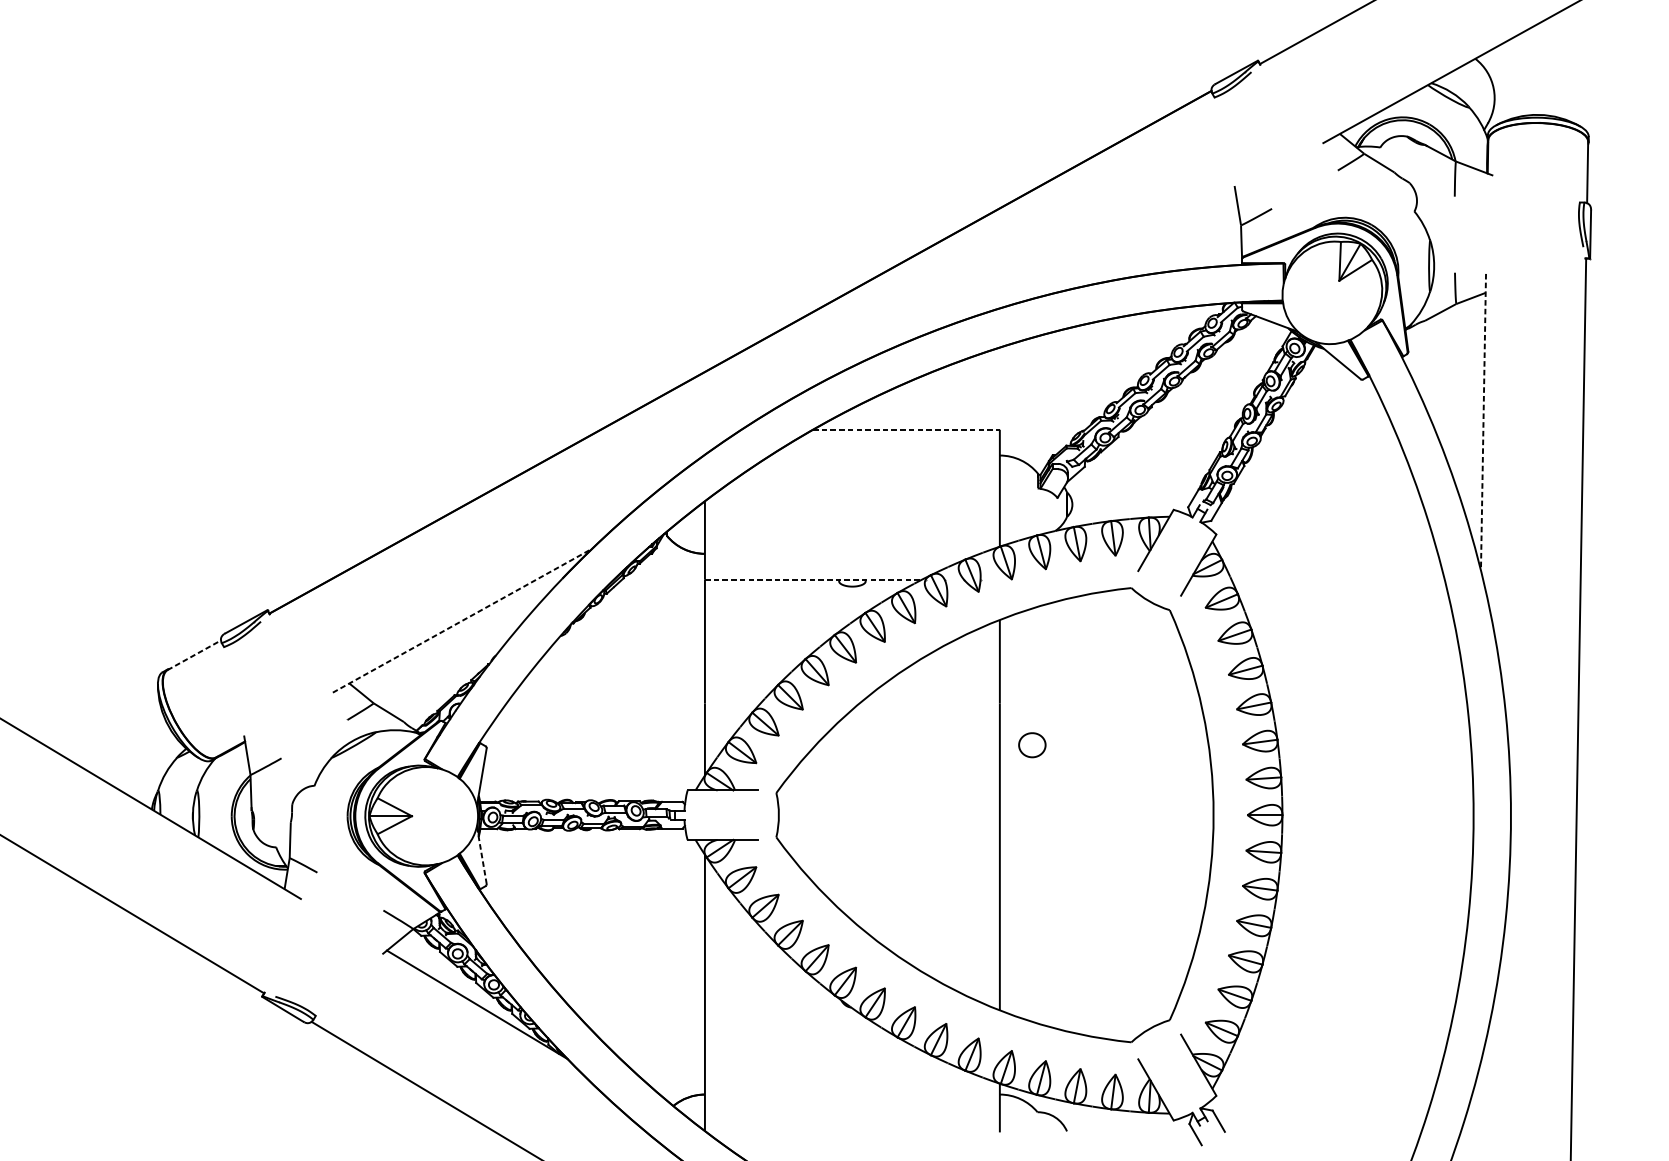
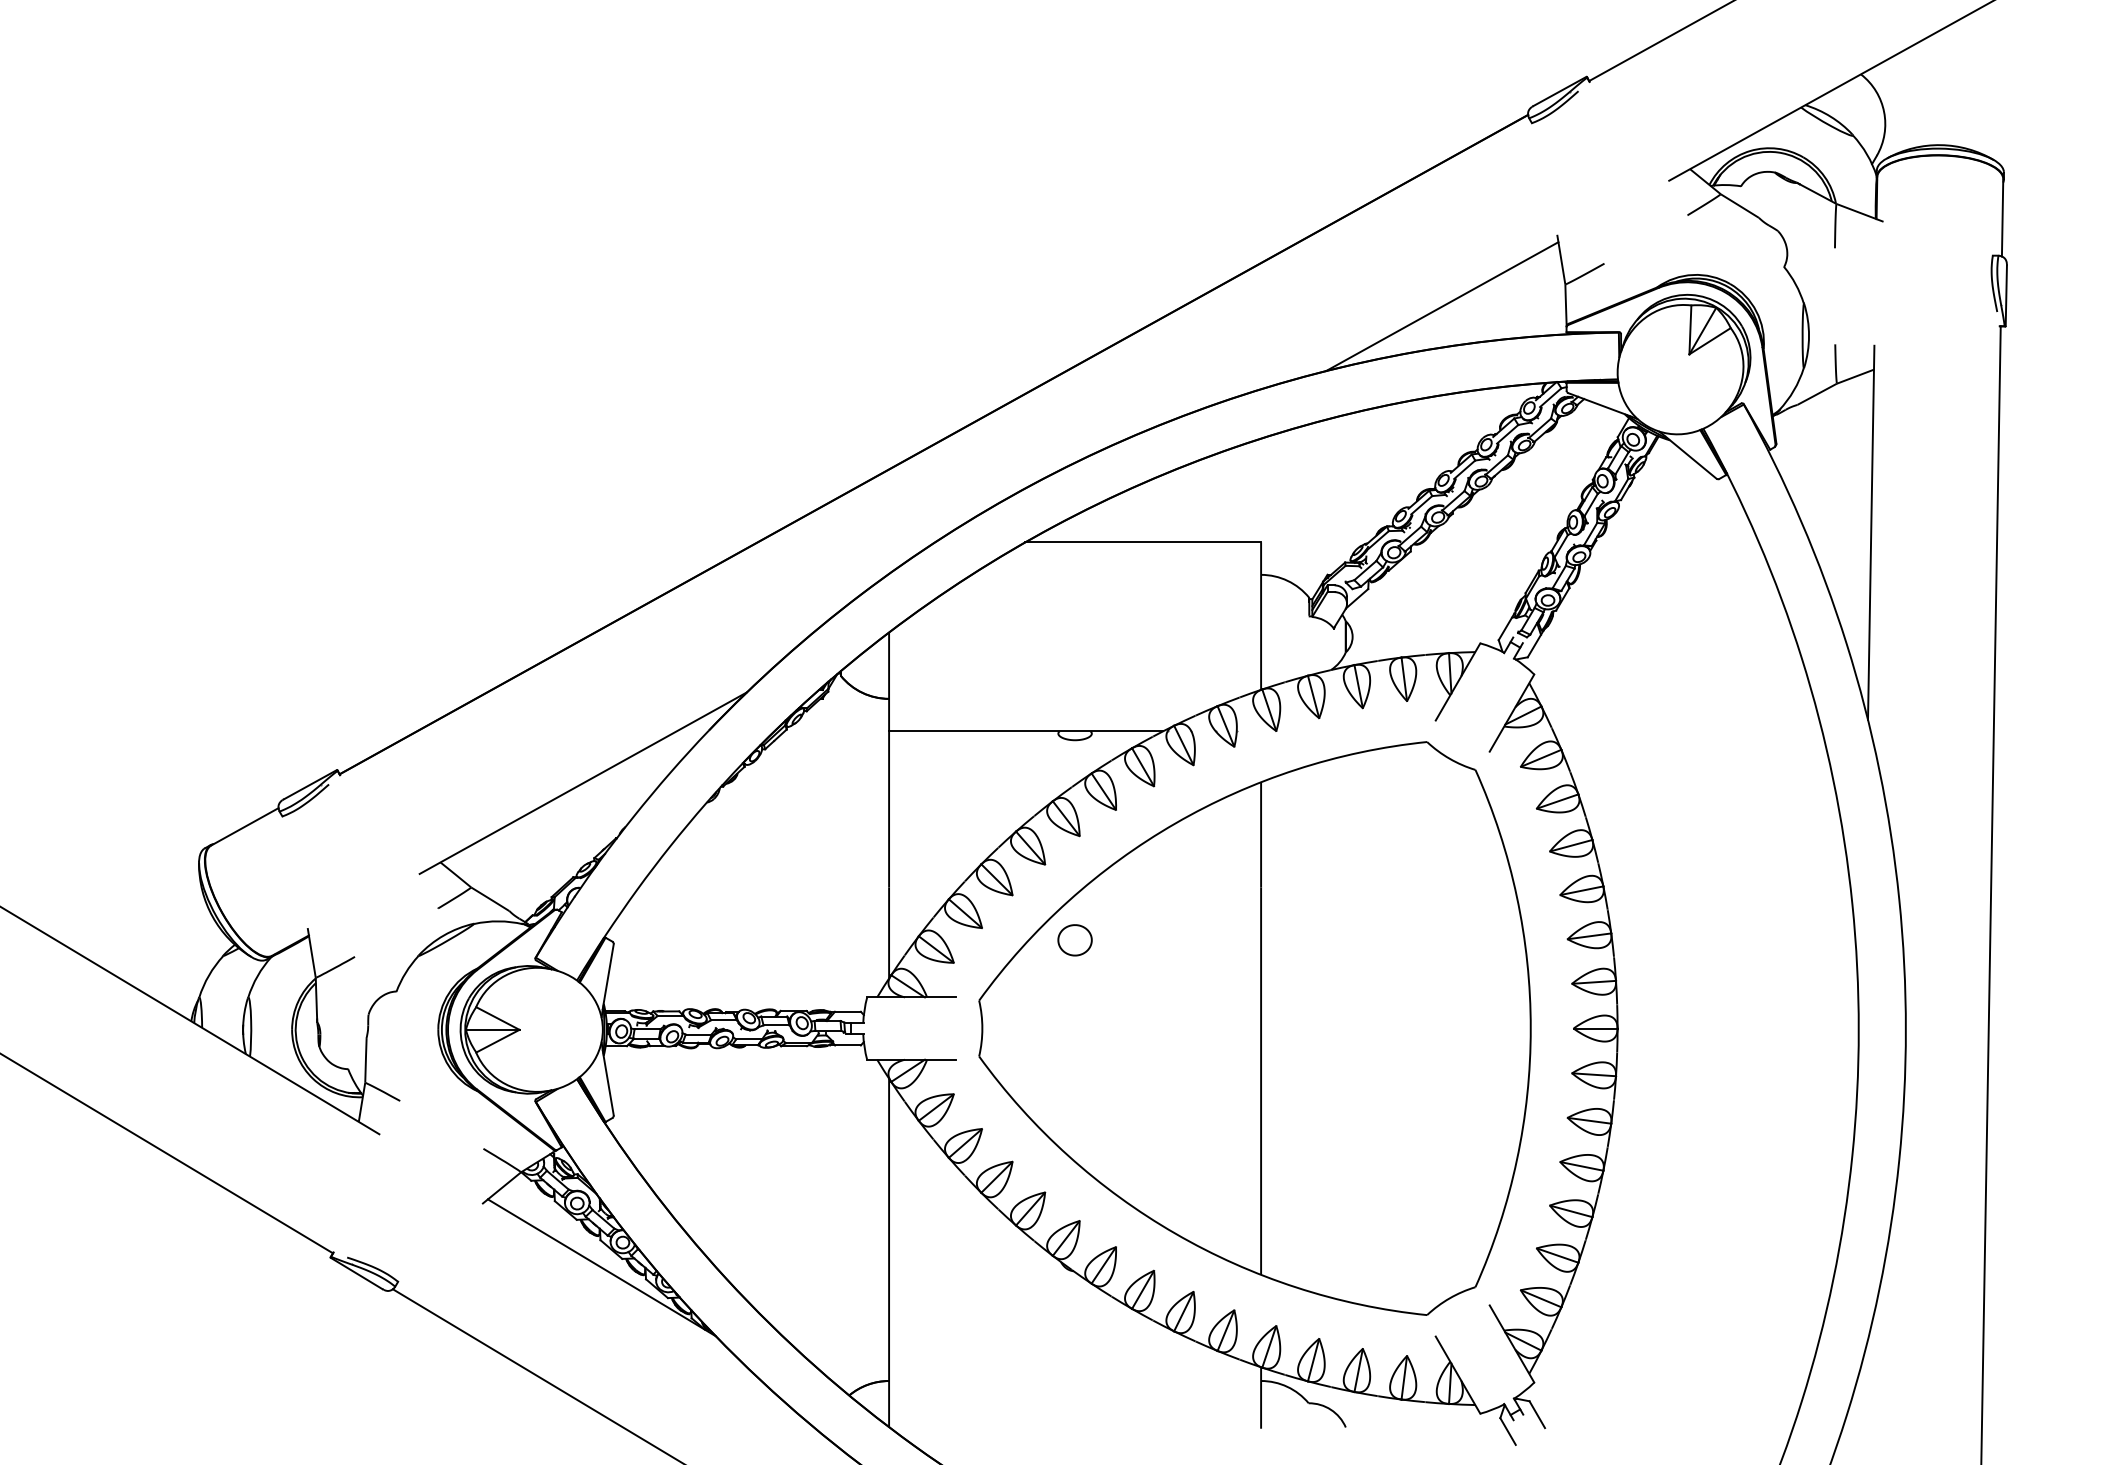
line: (1143, 242) -> (1442, 306), added
line: (1483, 422) -> (1871, 533), dashed -> solid
line: (906, 429) -> (1143, 542), dashed -> solid
line: (813, 579) -> (1026, 731), dashed -> solid
line: (462, 620) -> (583, 782), dashed -> solid
line: (193, 655) -> (244, 826), dashed -> solid
part: (1031, 745) -> (1074, 940), moved
line: (482, 858) -> (608, 1083), dashed -> solid

